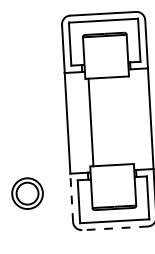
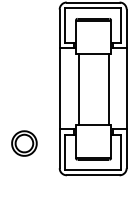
line: (128, 120) -> (108, 89), added
line: (71, 197) -> (59, 148), dashed -> solid
line: (114, 228) -> (92, 175), dashed -> solid

